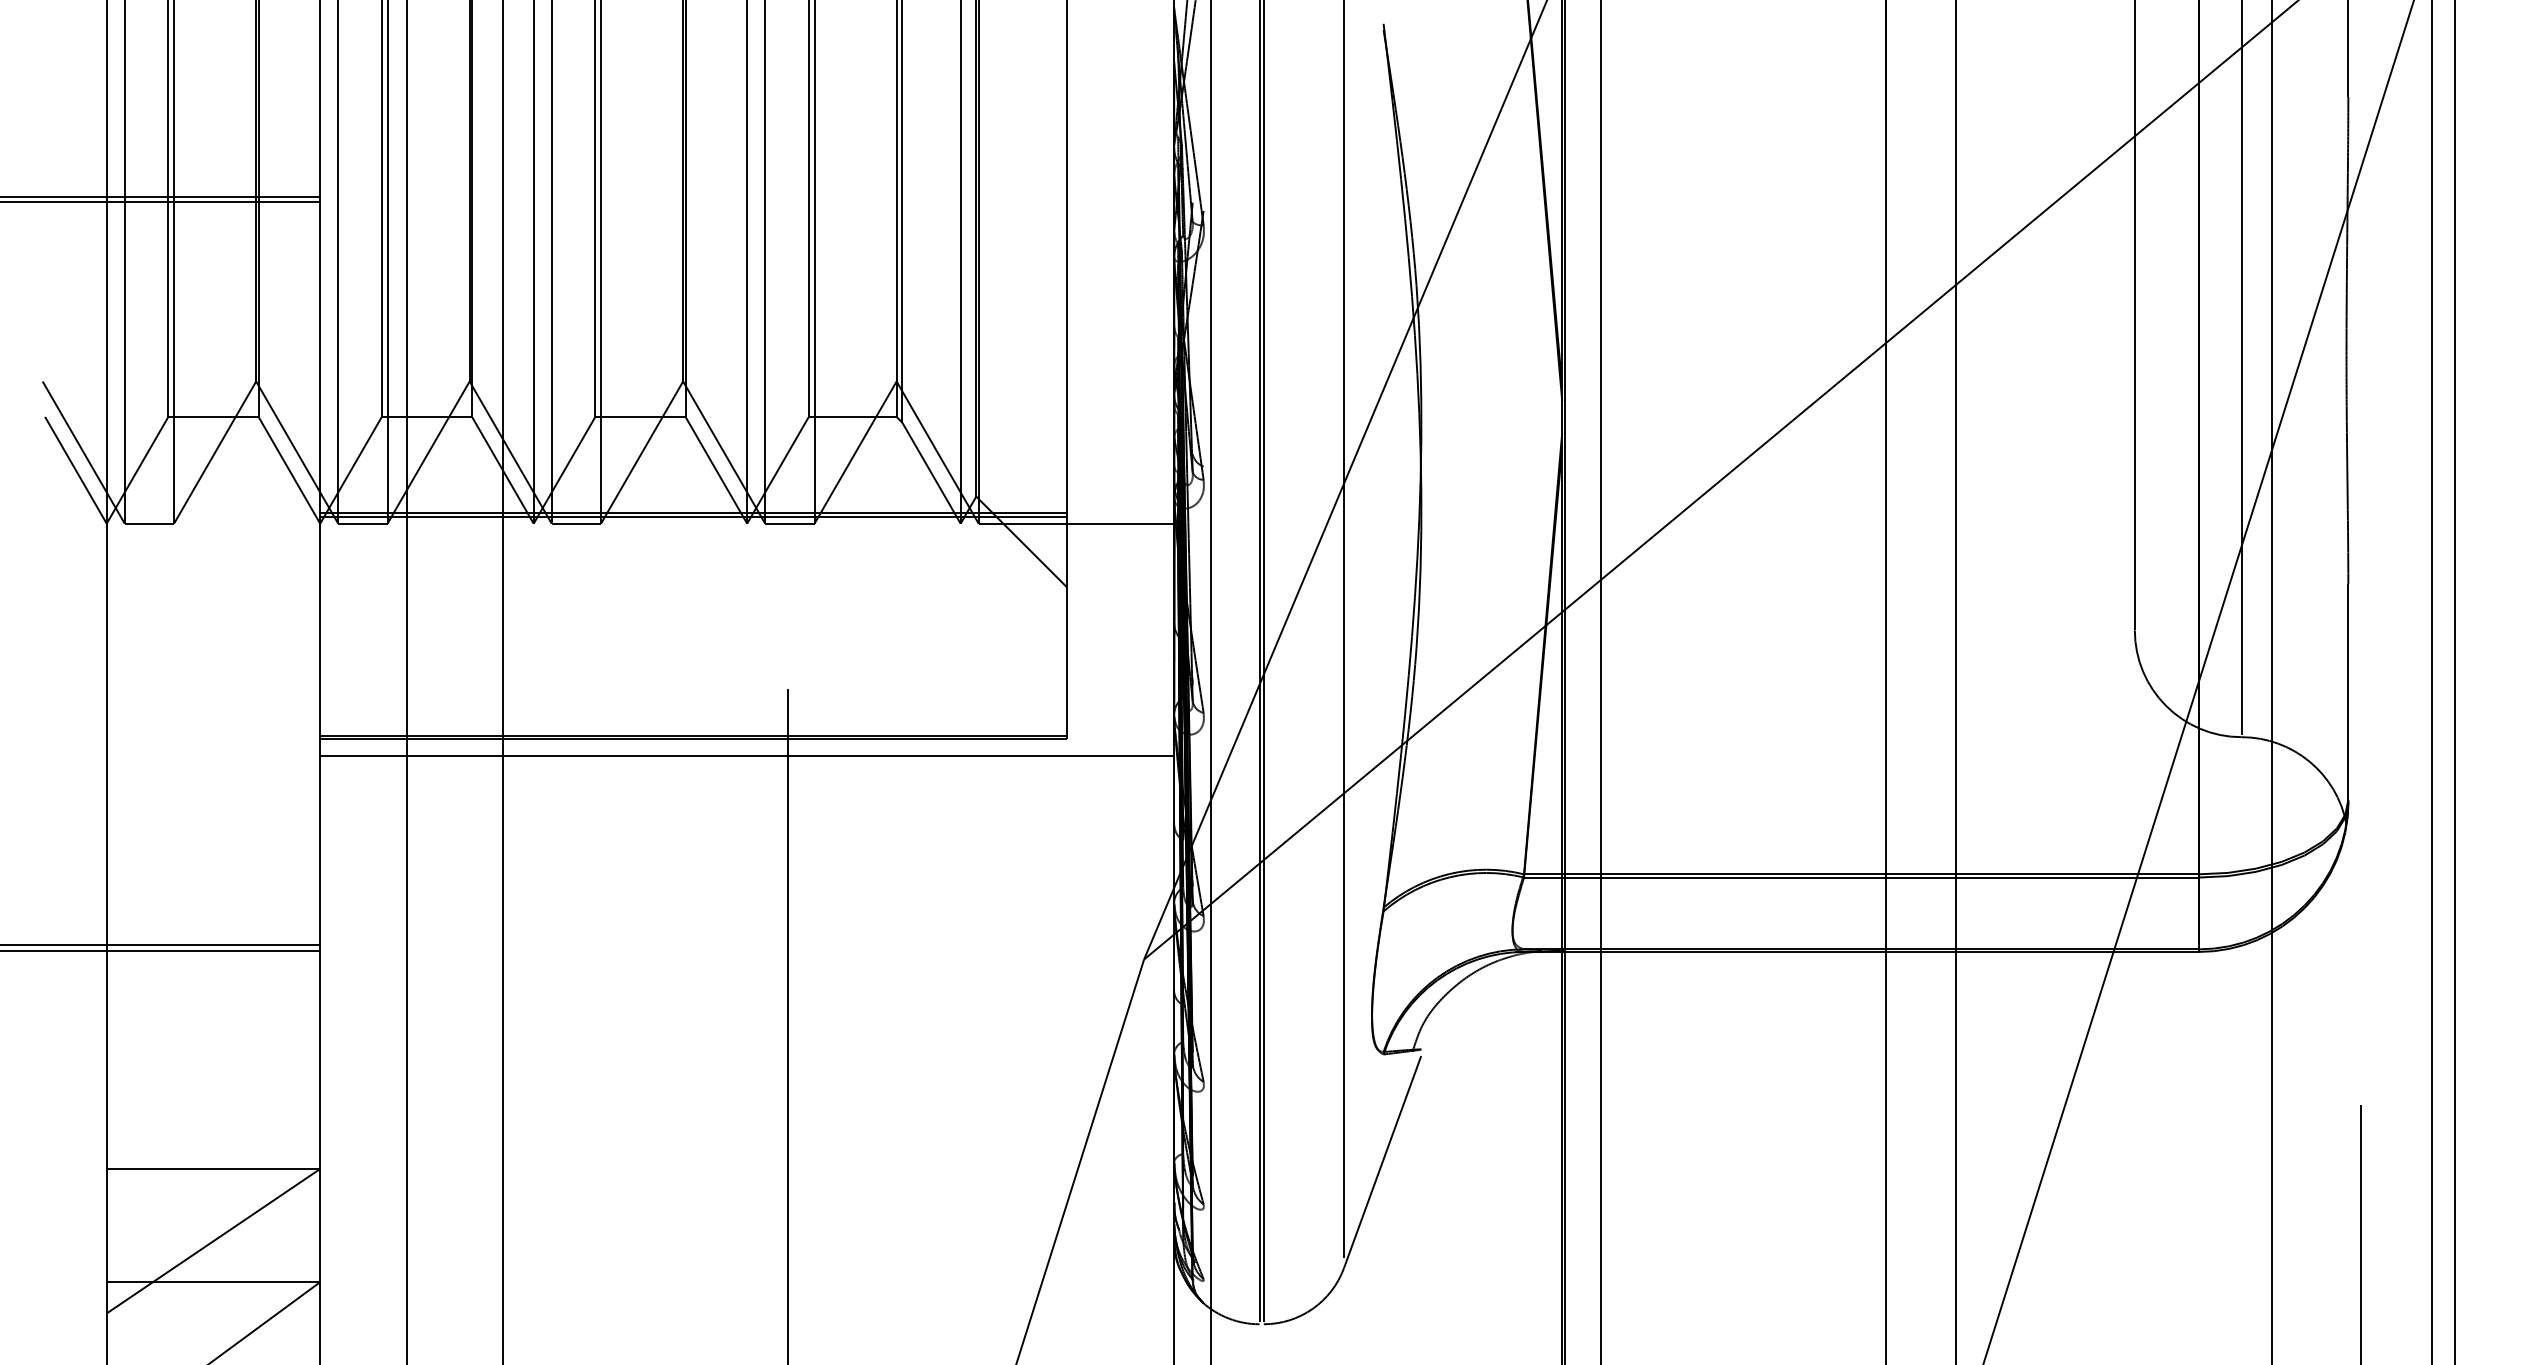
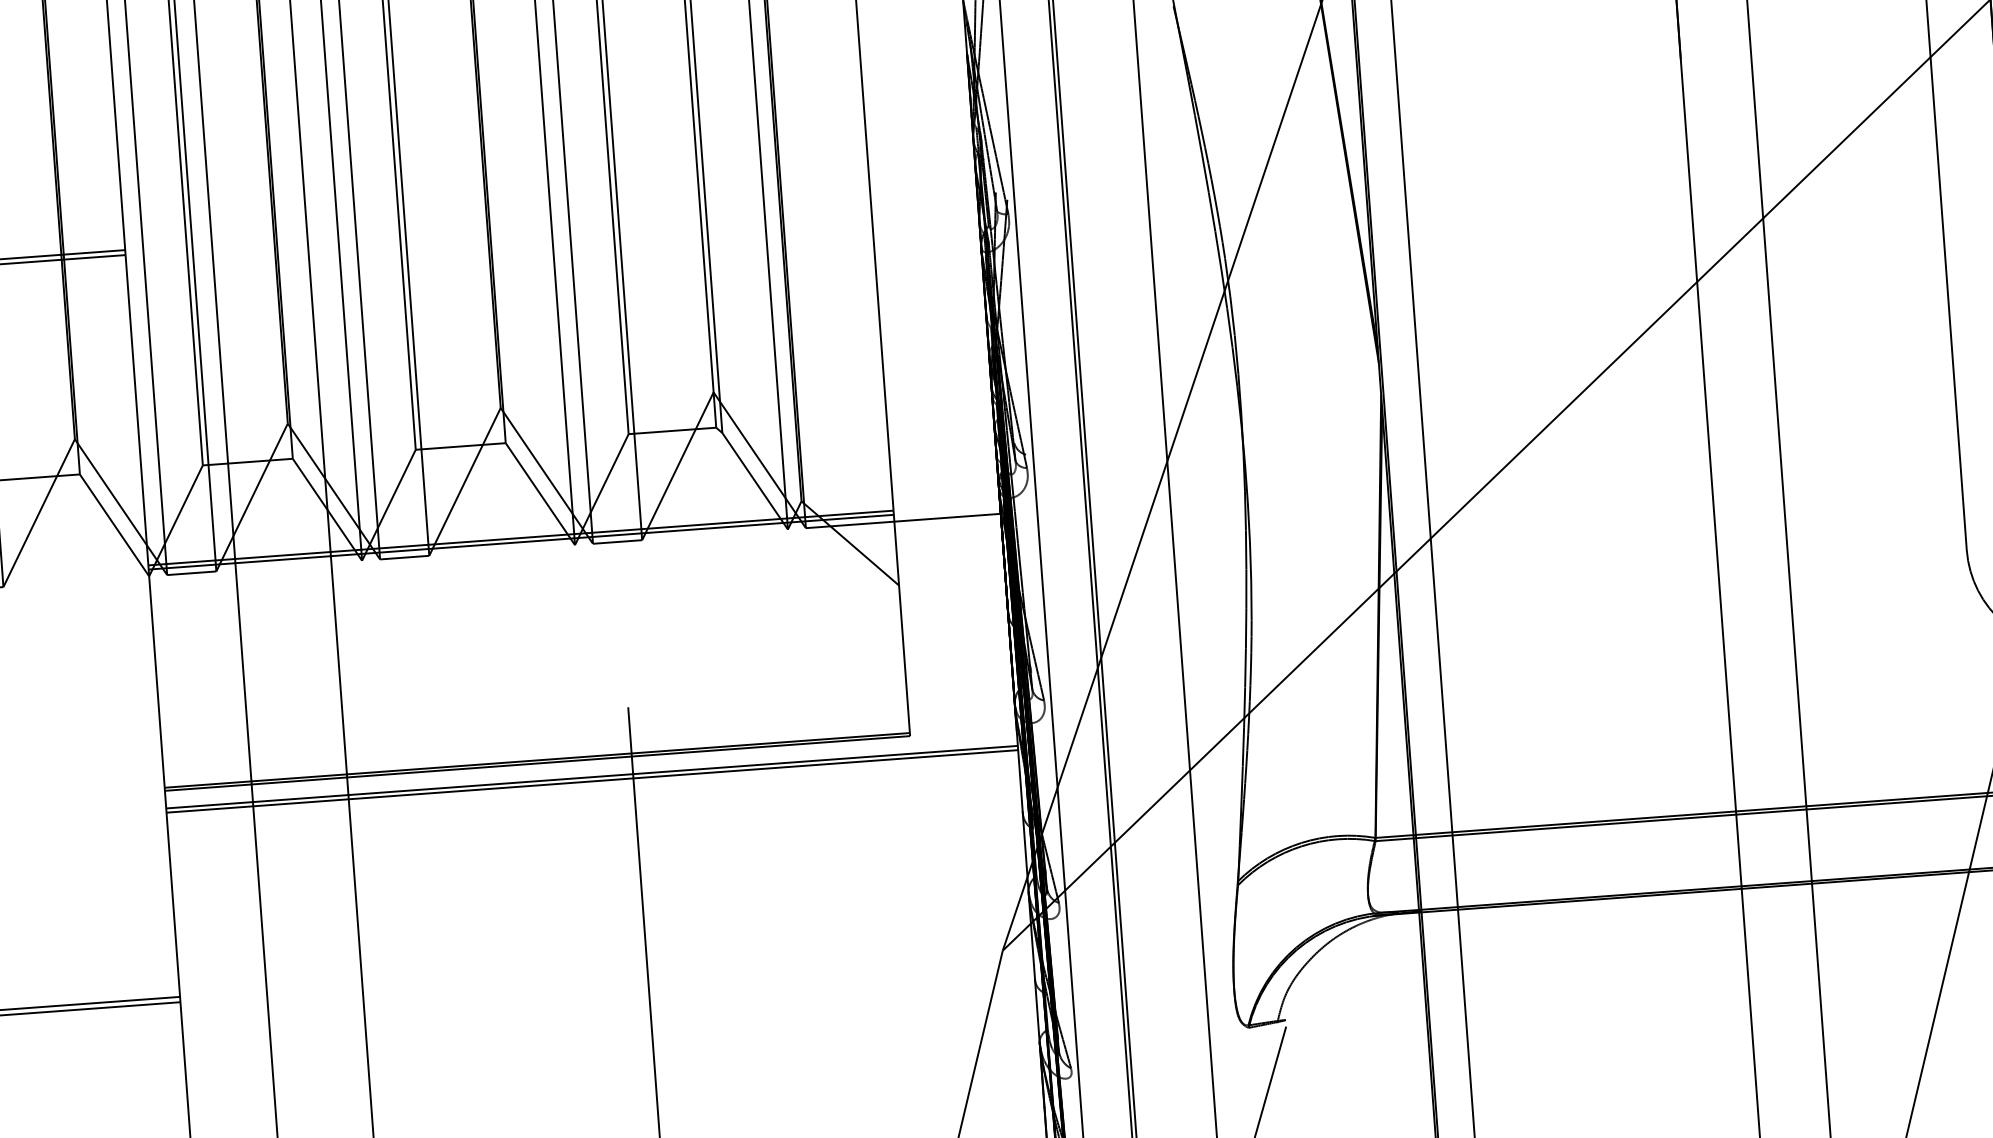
line: (747, 760) -> (592, 781), added

